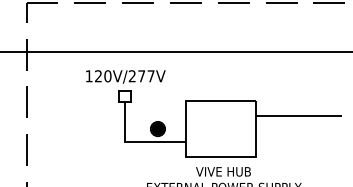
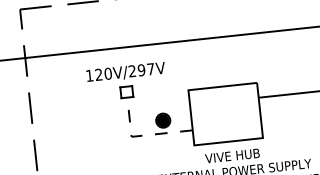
text: (141, 76) -> (141, 70), 120V/277V -> 120V/297V
line: (134, 141) -> (141, 135), solid -> dashed

